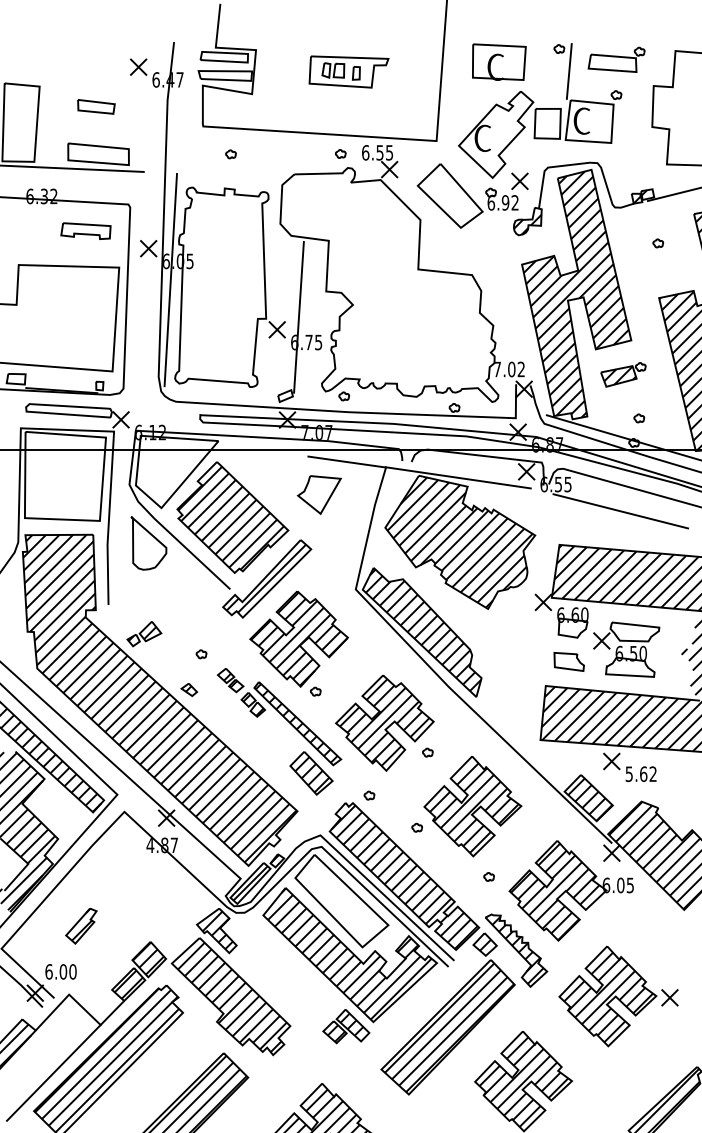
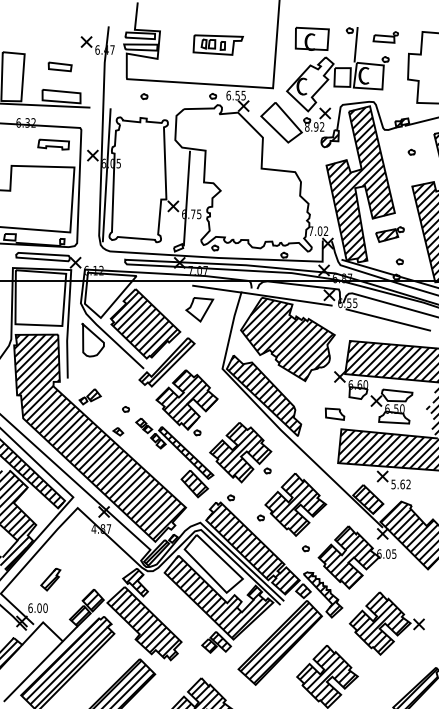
part: (616, 59) -> (385, 37), size x0.7
text: (491, 203) -> (307, 127), 6.92 -> 8.92
part: (568, 660) -> (334, 413), moved

